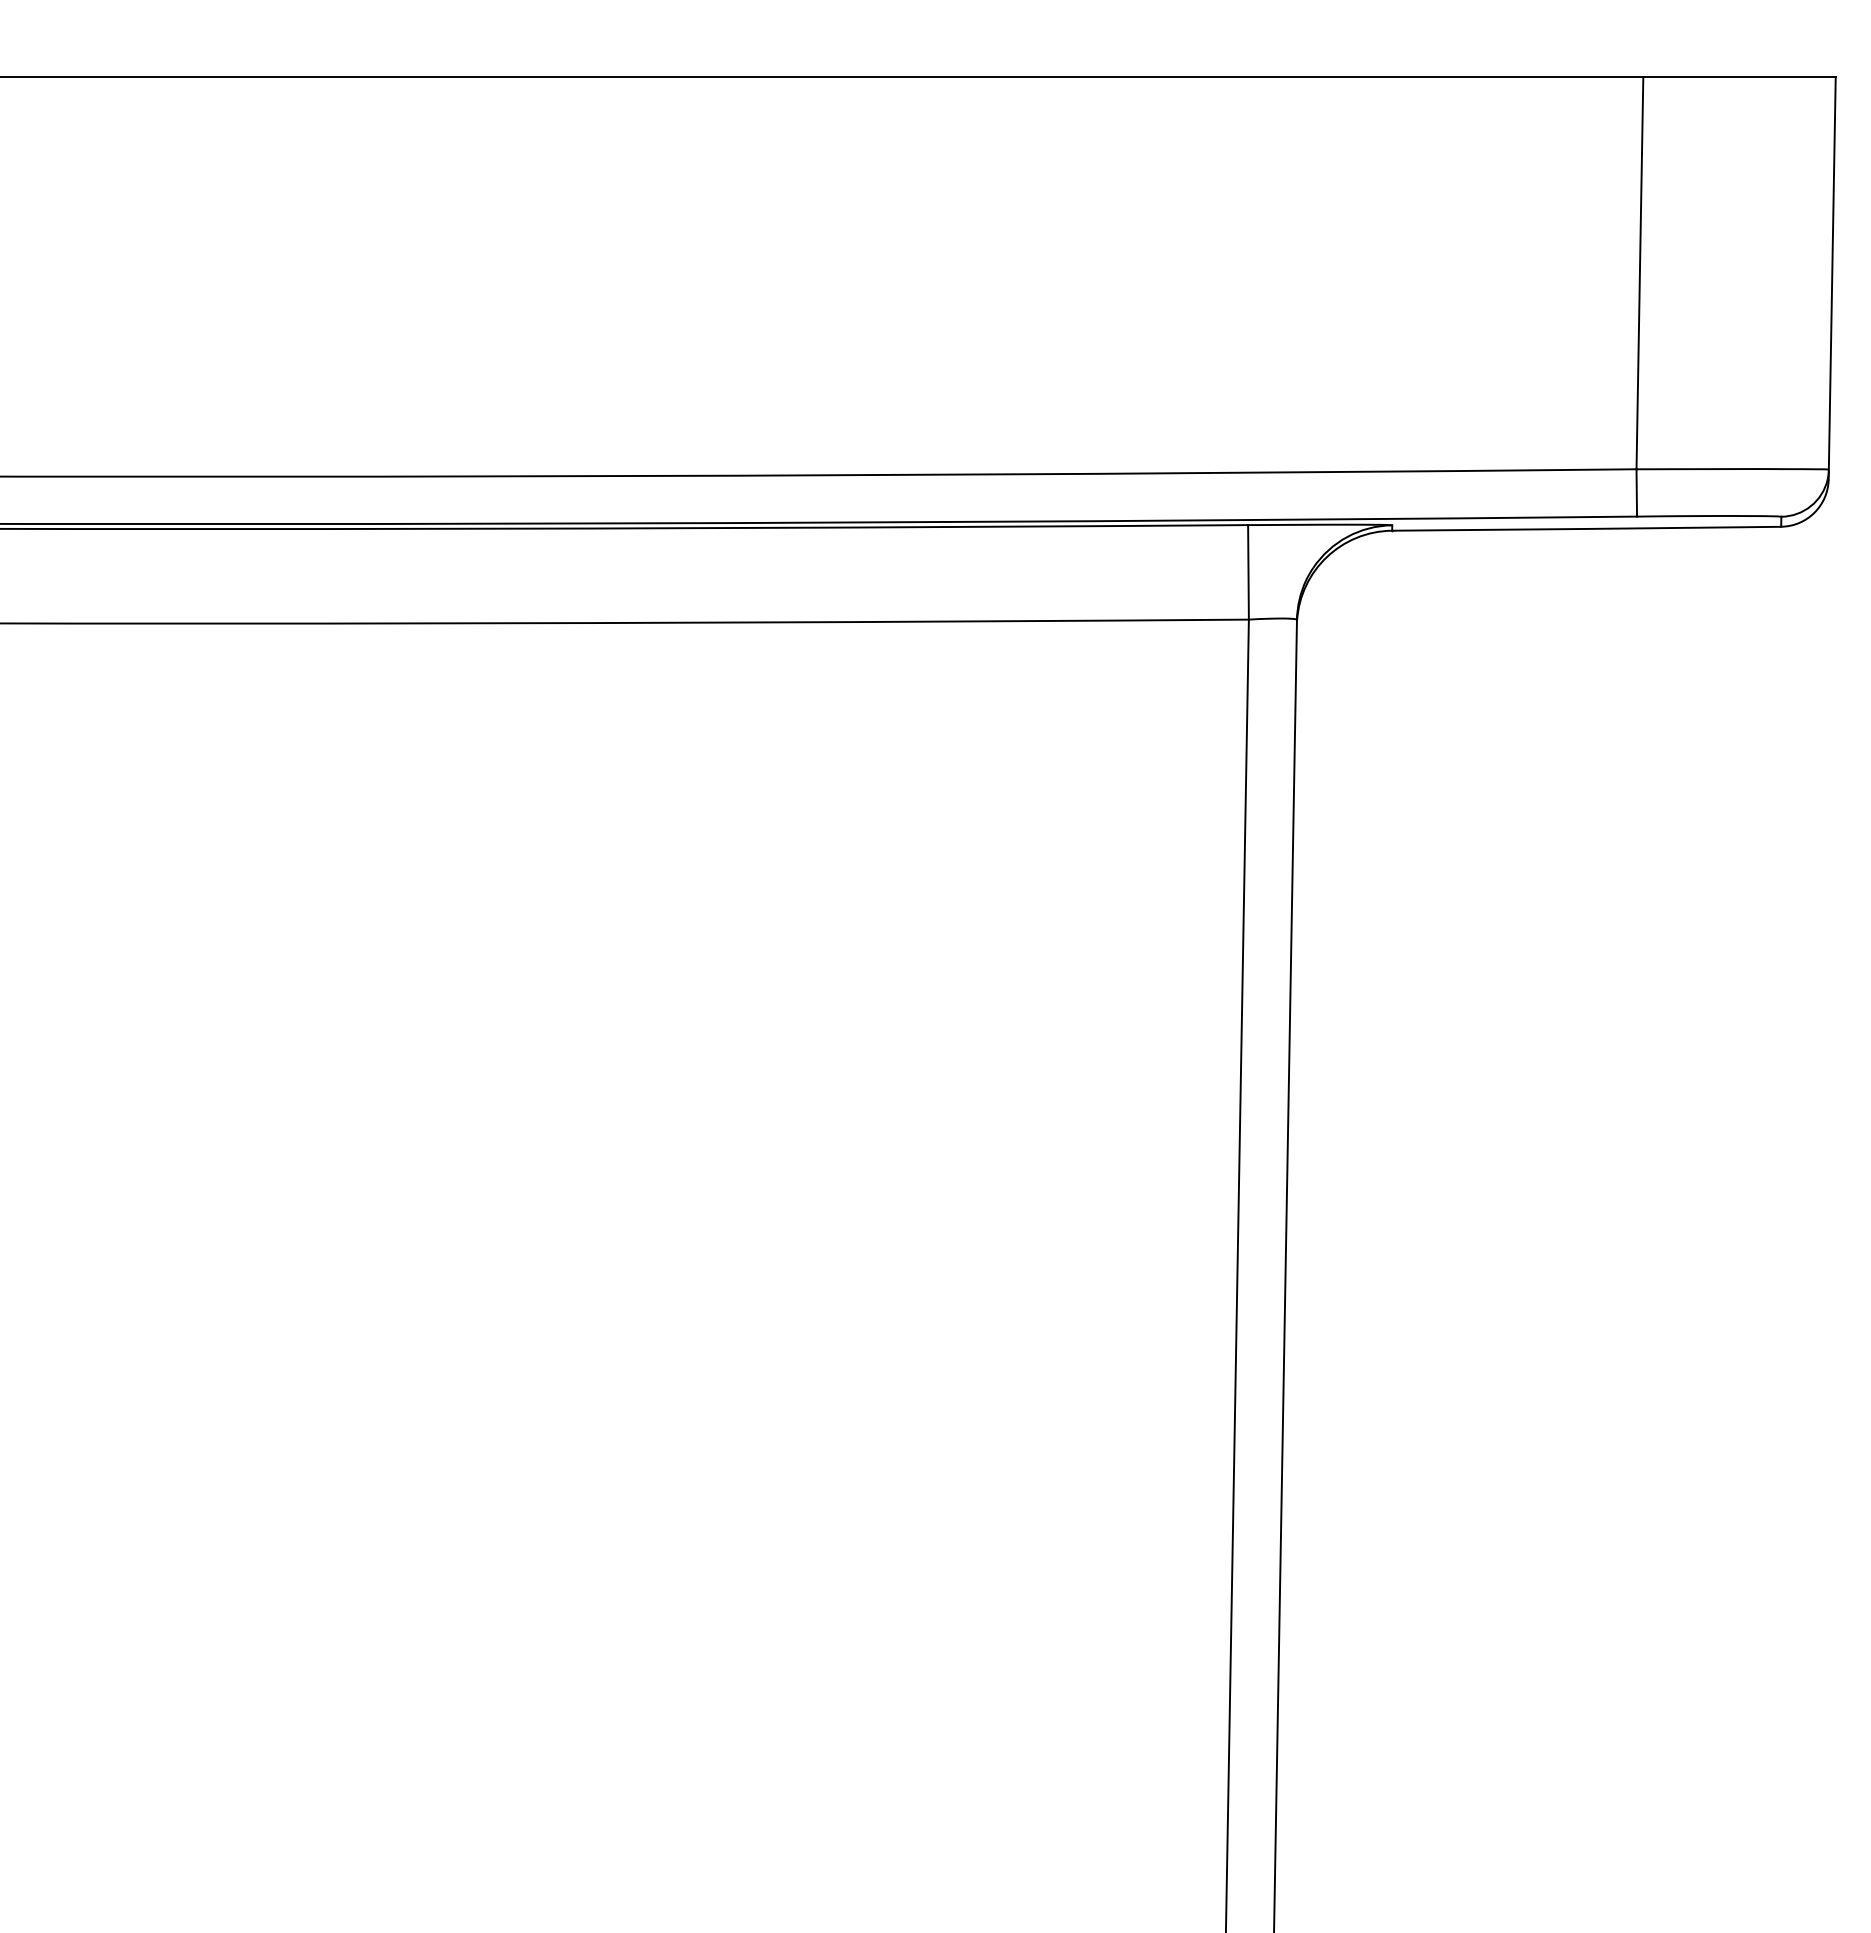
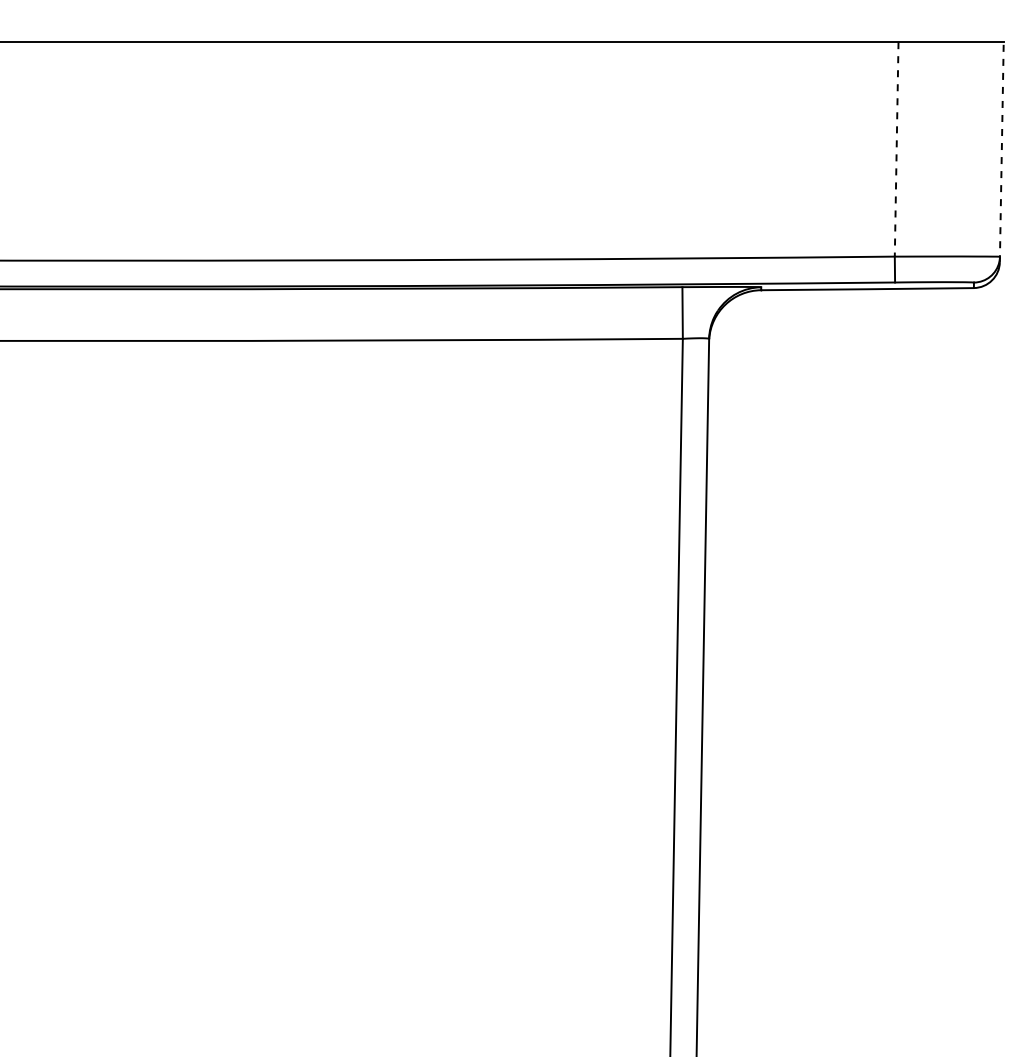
line: (1639, 273) -> (896, 149), solid -> dashed
line: (1831, 277) -> (1001, 151), solid -> dashed

